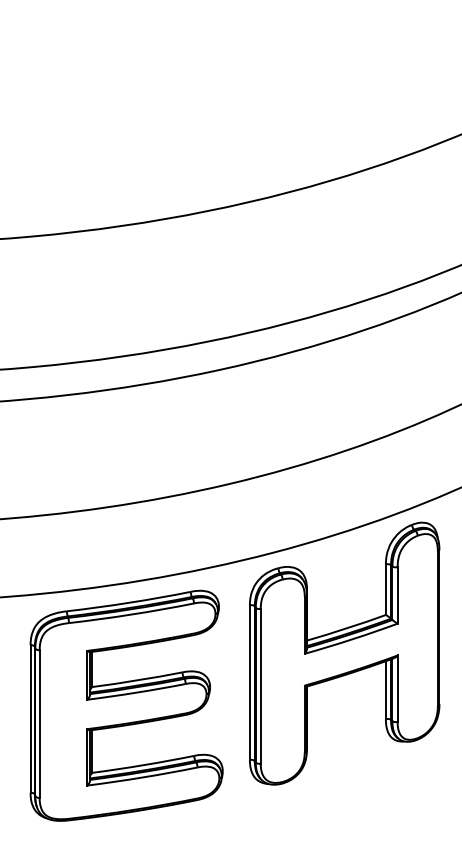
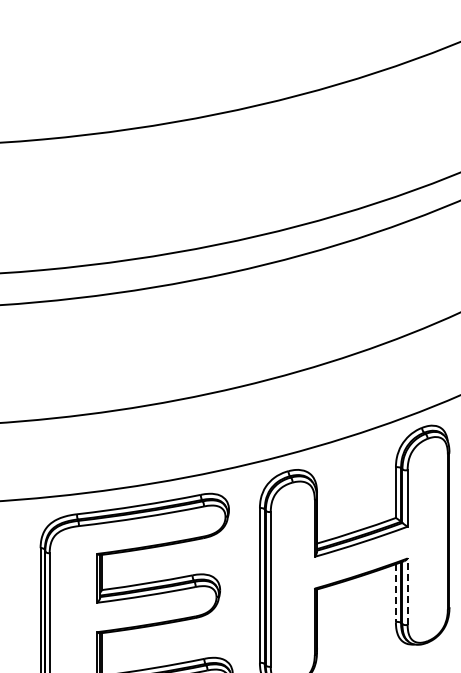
line: (397, 688) -> (407, 591), solid -> dashed
line: (385, 690) -> (395, 593), solid -> dashed

